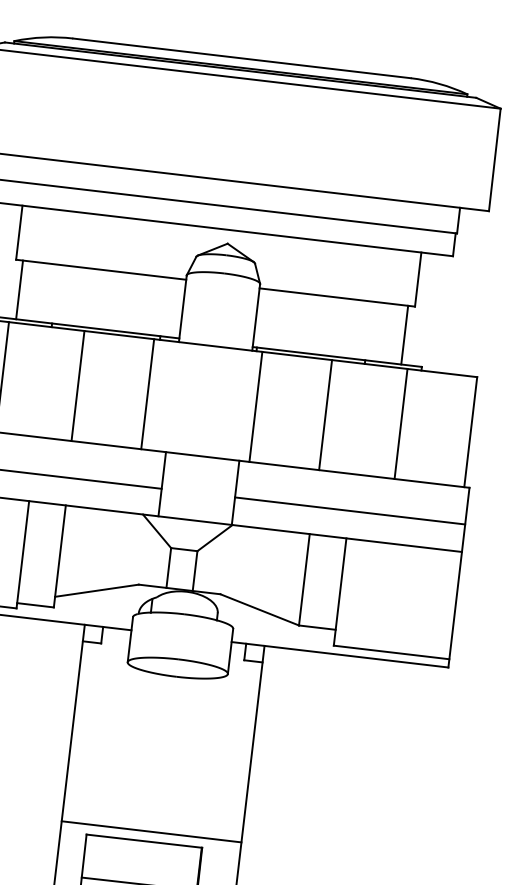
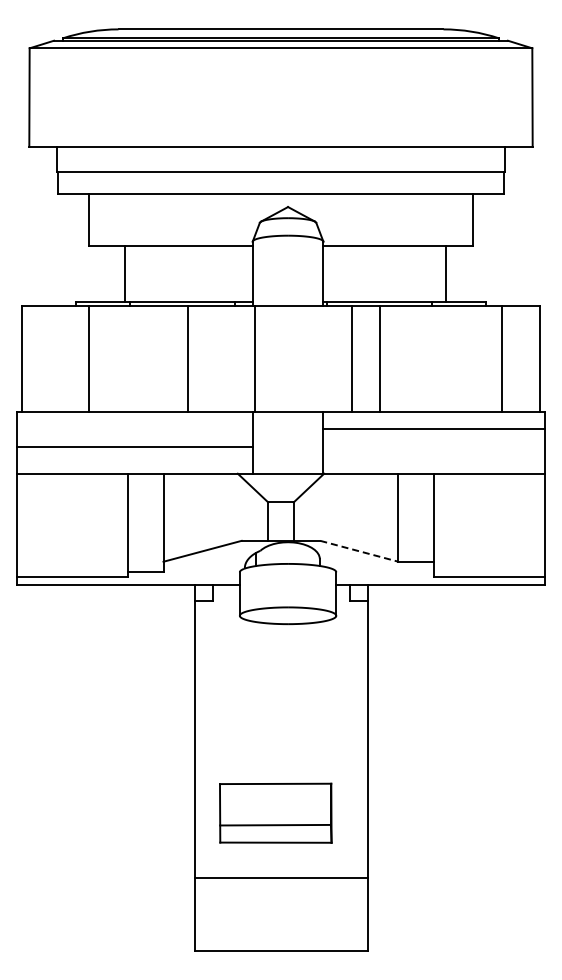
line: (19, 289) -> (124, 273), moved
line: (404, 334) -> (446, 273), moved
line: (77, 385) -> (187, 358), moved
line: (147, 393) -> (254, 358), moved
line: (256, 406) -> (352, 358), moved
line: (325, 414) -> (380, 358), moved
line: (400, 423) -> (501, 358), moved
line: (350, 511) -> (434, 429), moved
line: (259, 610) -> (359, 551), solid -> dashed
line: (150, 832) -> (280, 774), removed

